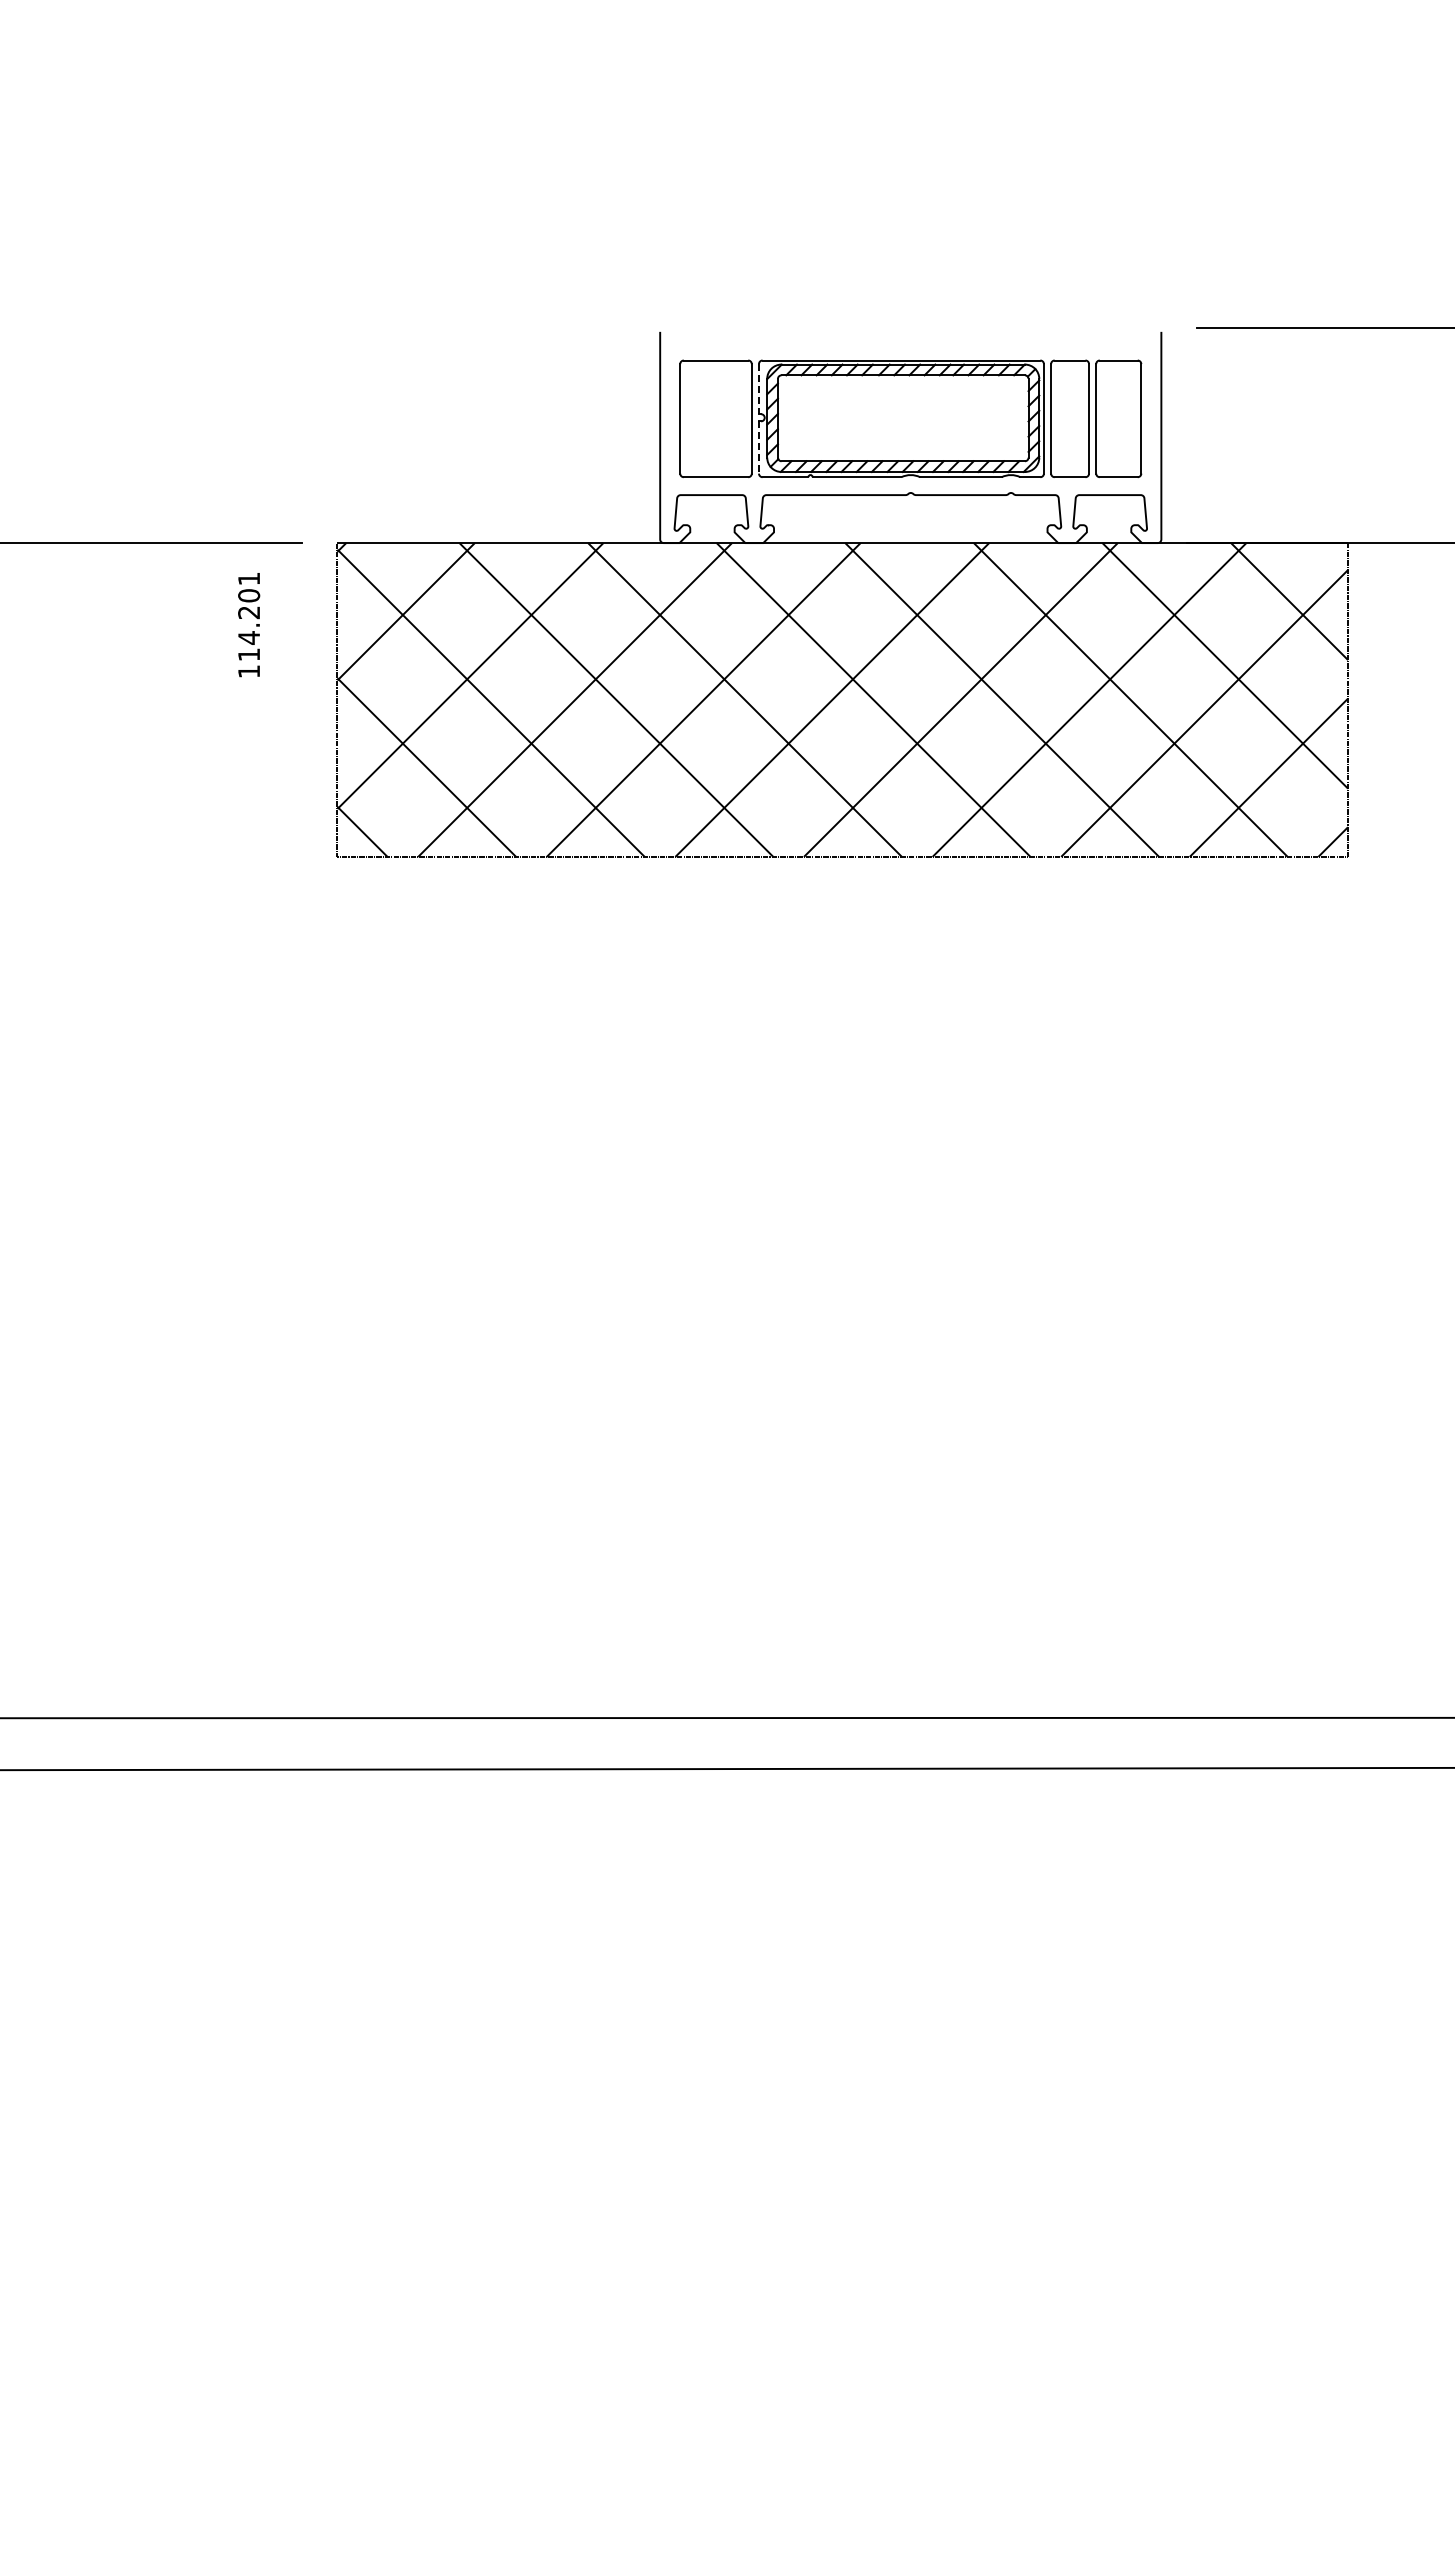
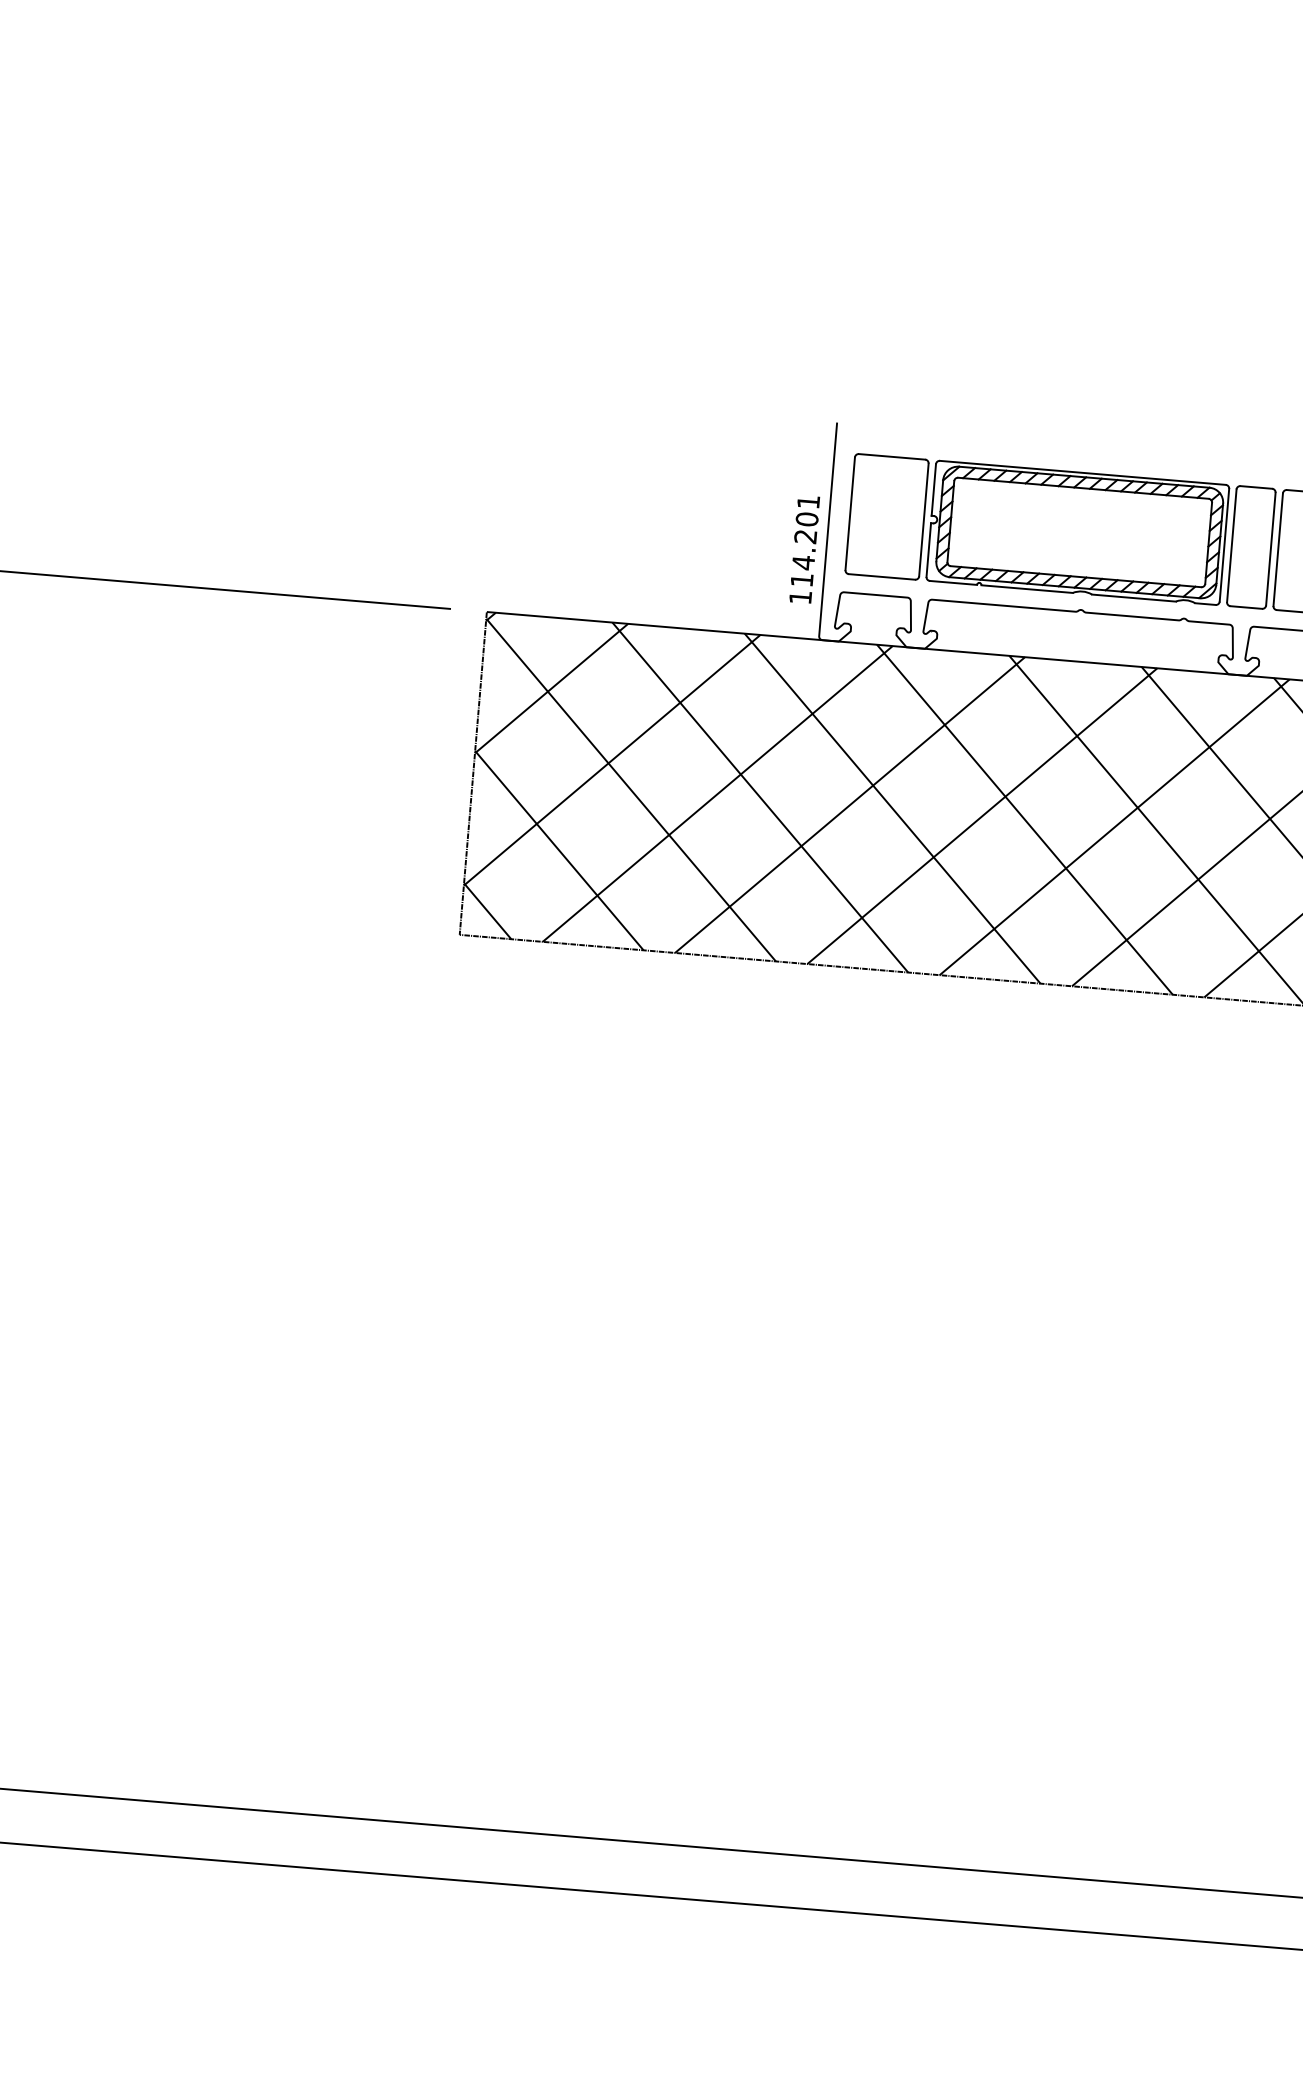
line: (758, 389) -> (933, 490), dashed -> solid
line: (758, 448) -> (928, 551), dashed -> solid
text: (249, 625) -> (804, 550), moved

